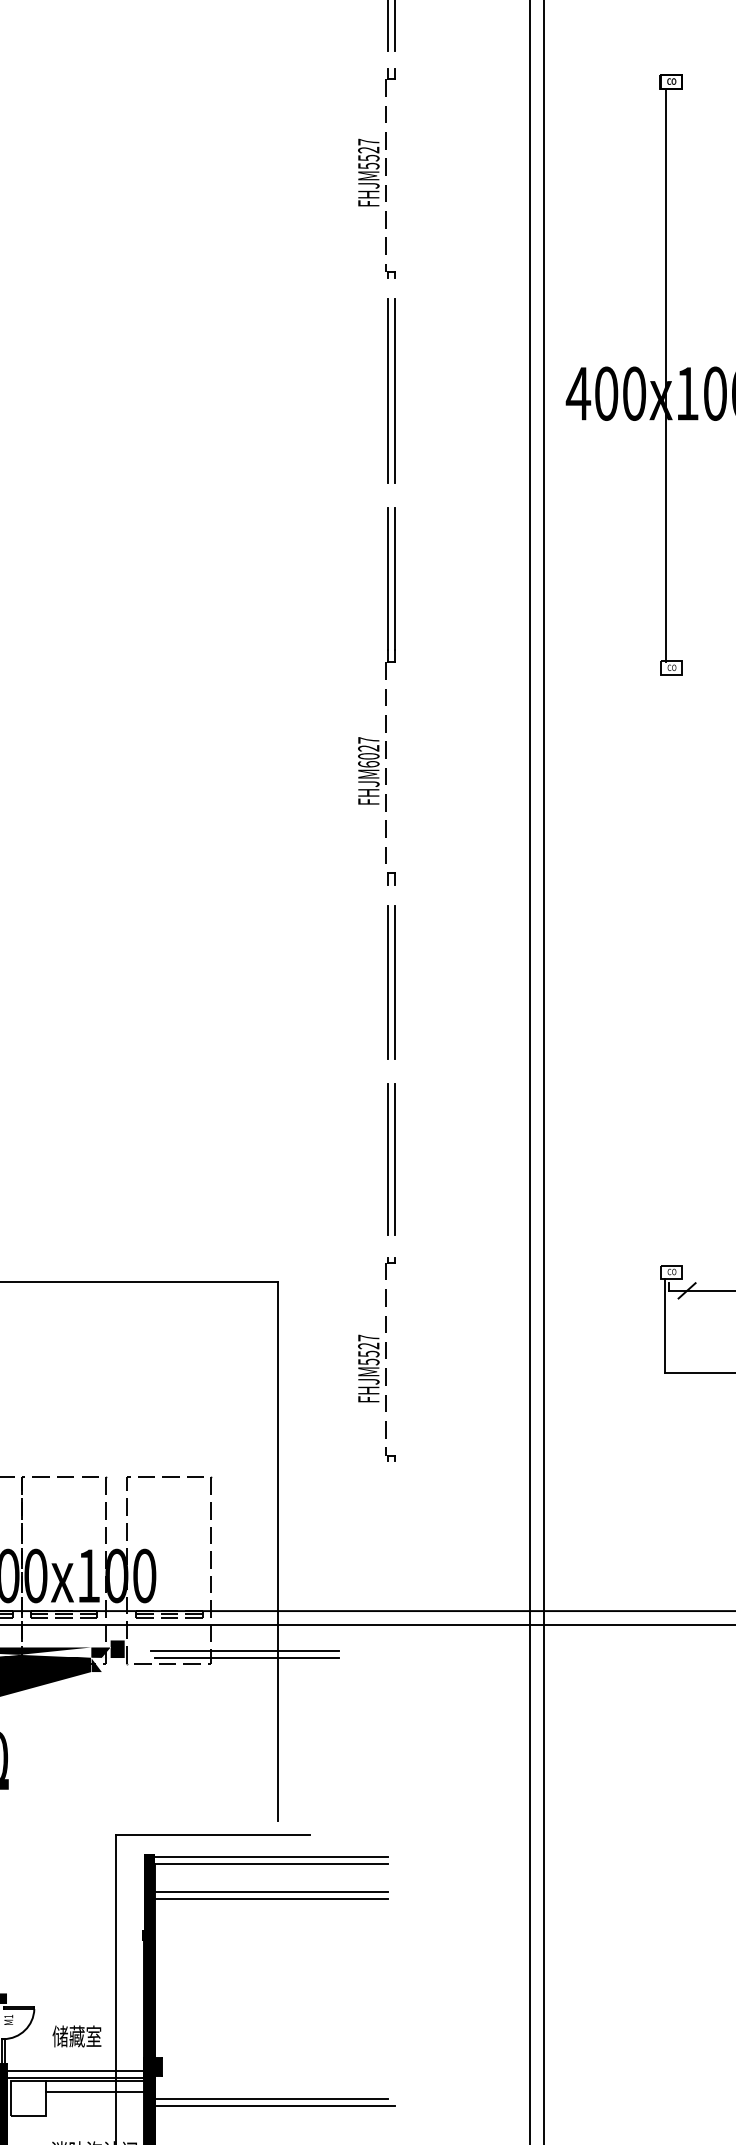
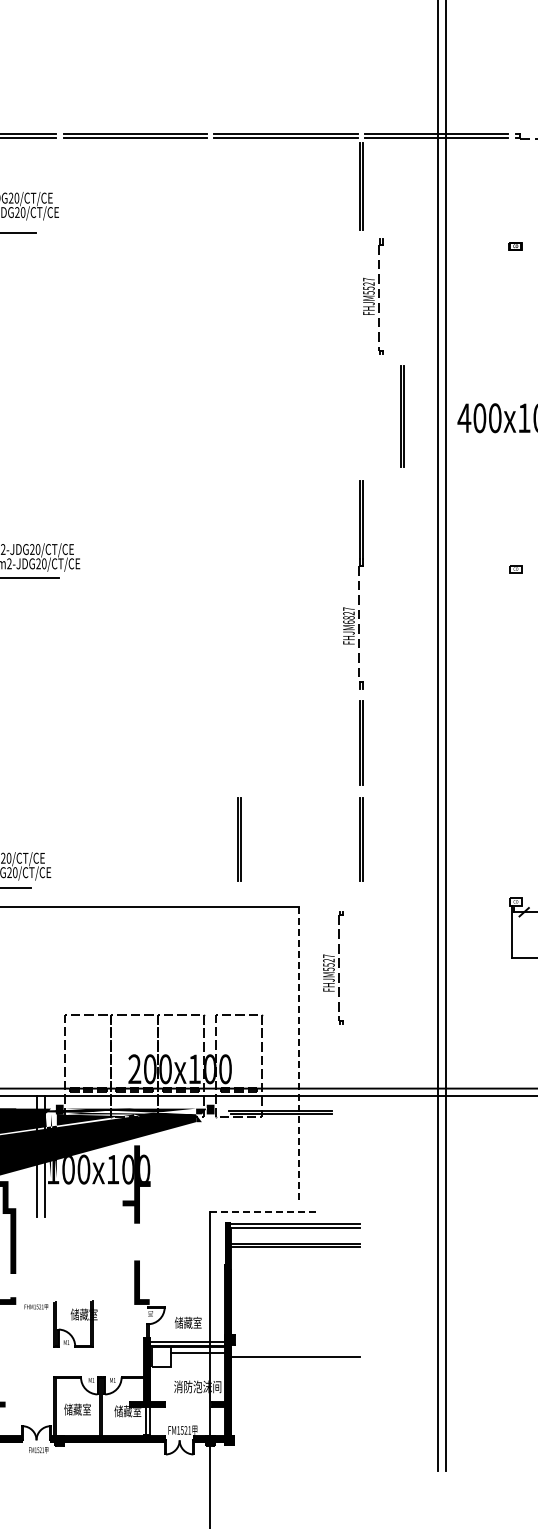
part: (377, 172) -> (373, 296), moved
line: (665, 374) -> (512, 407), removed
line: (389, 390) -> (401, 416), moved
text: (369, 755) -> (349, 617), FHJM6027 -> FHJM6827
line: (168, 1158) -> (238, 839), added
part: (377, 1358) -> (333, 967), moved
line: (277, 1552) -> (298, 1056), solid -> dashed
line: (213, 1834) -> (263, 1211), solid -> dashed
line: (273, 2106) -> (296, 1361), removed

